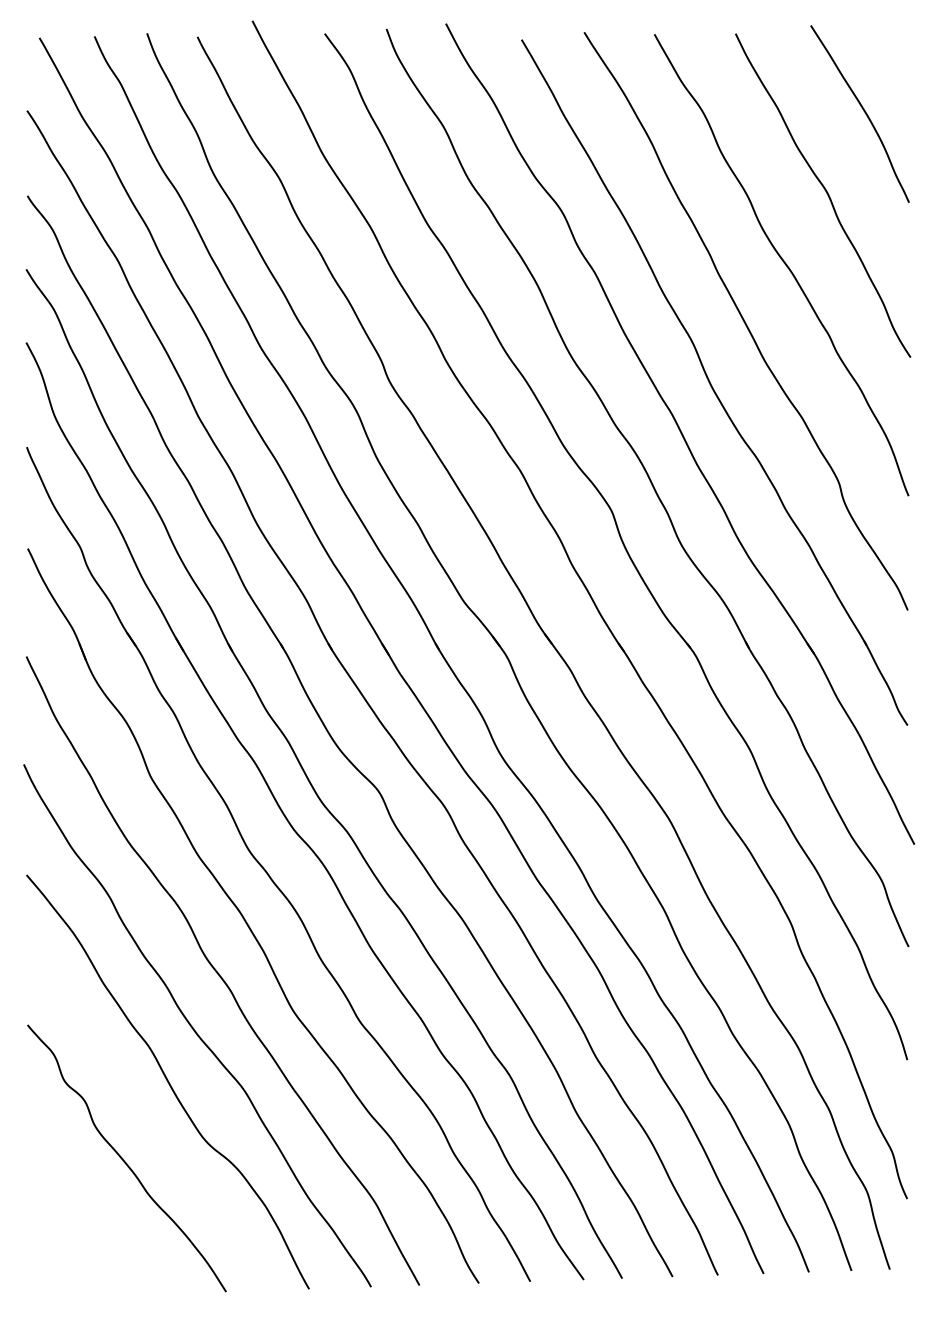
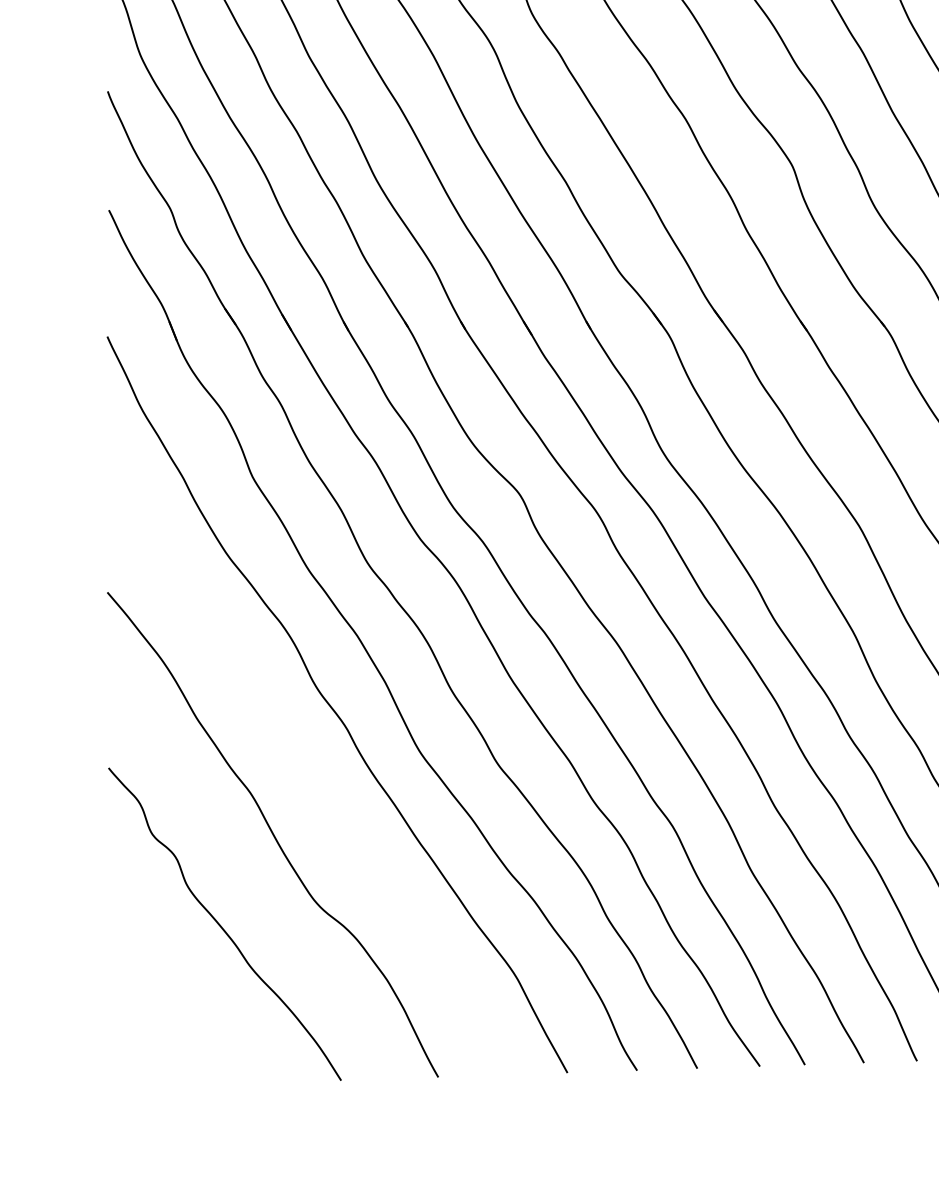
curve: (194, 1028) -> (304, 772), removed

